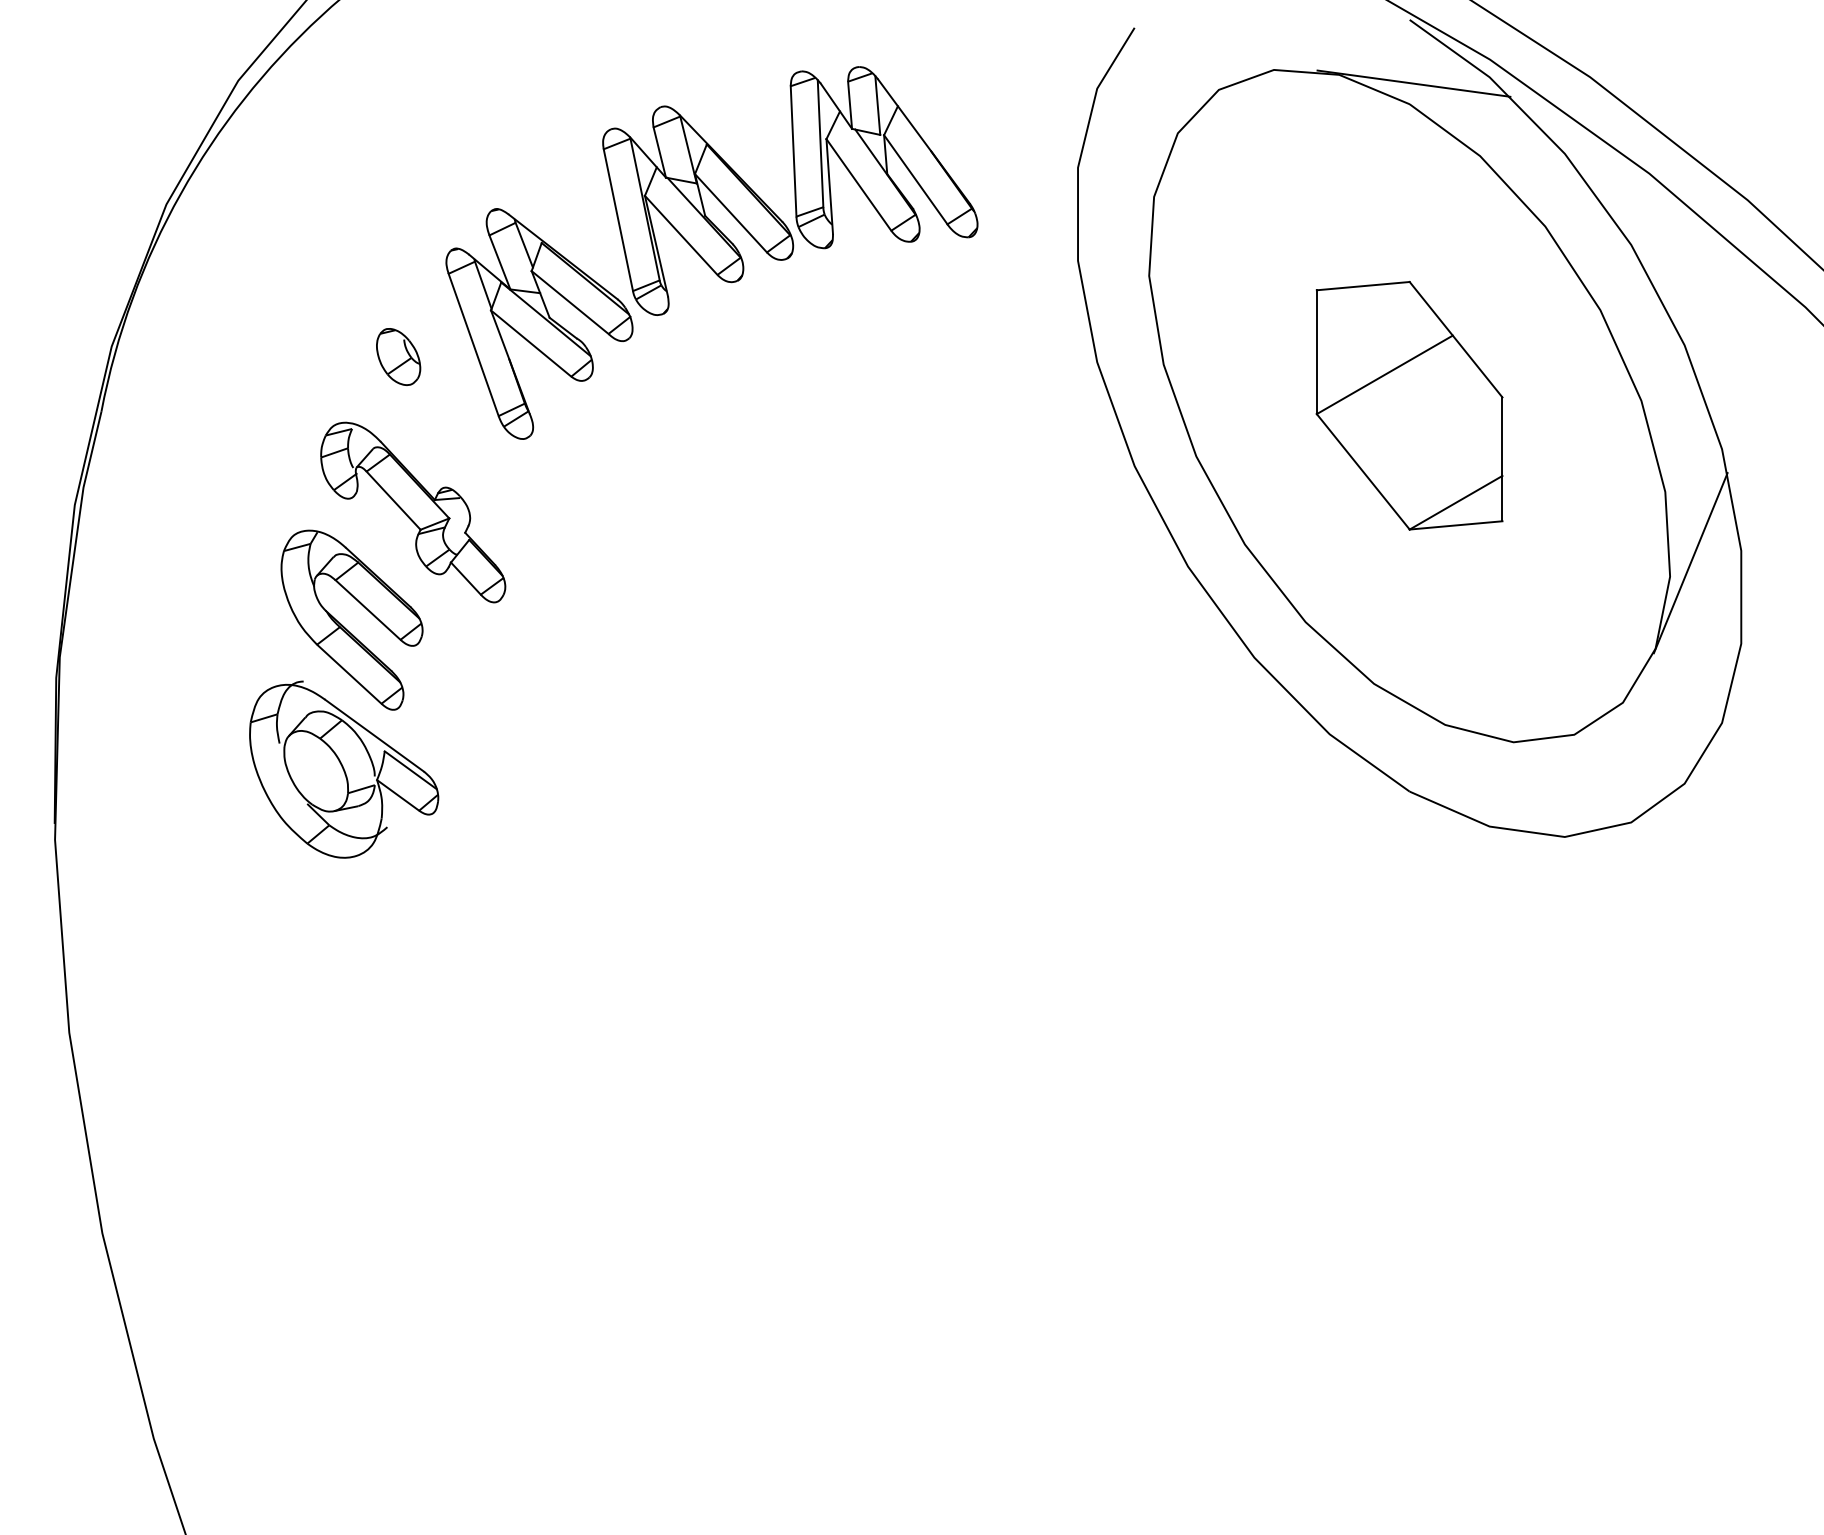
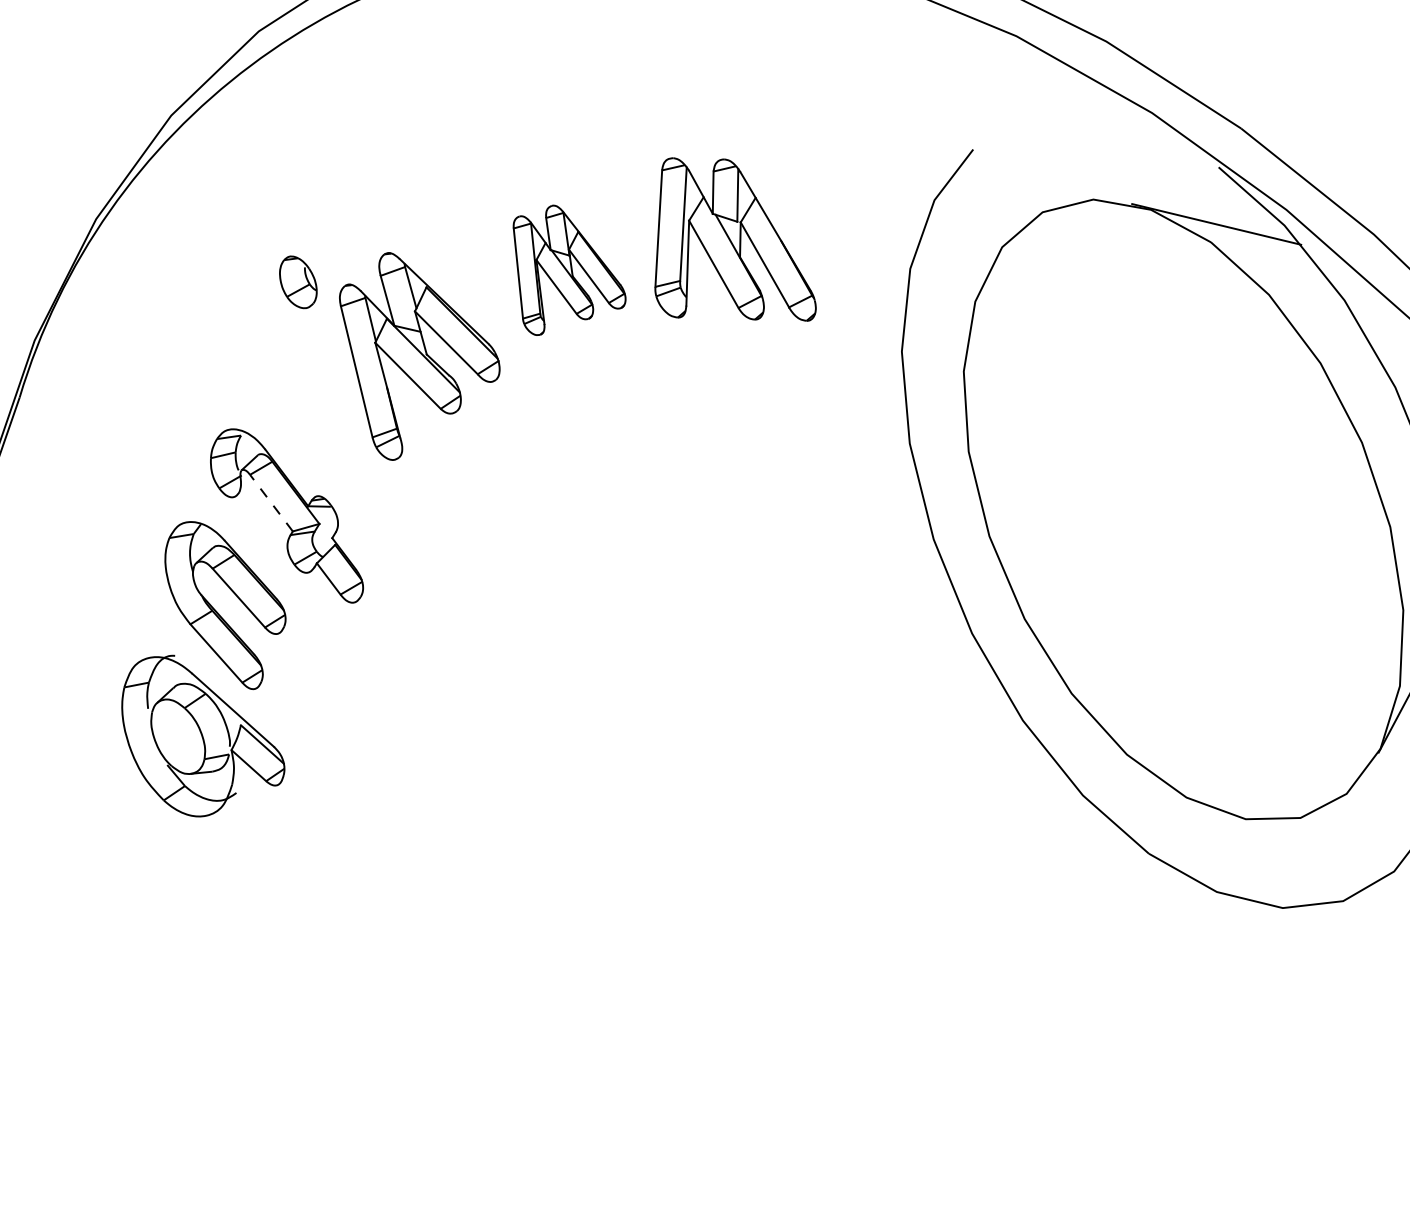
part: (698, 210) -> (568, 272), size x0.7
part: (398, 356) -> (298, 281), moved
part: (1409, 405) -> (1183, 510), removed
line: (393, 500) -> (271, 502), solid -> dashed

